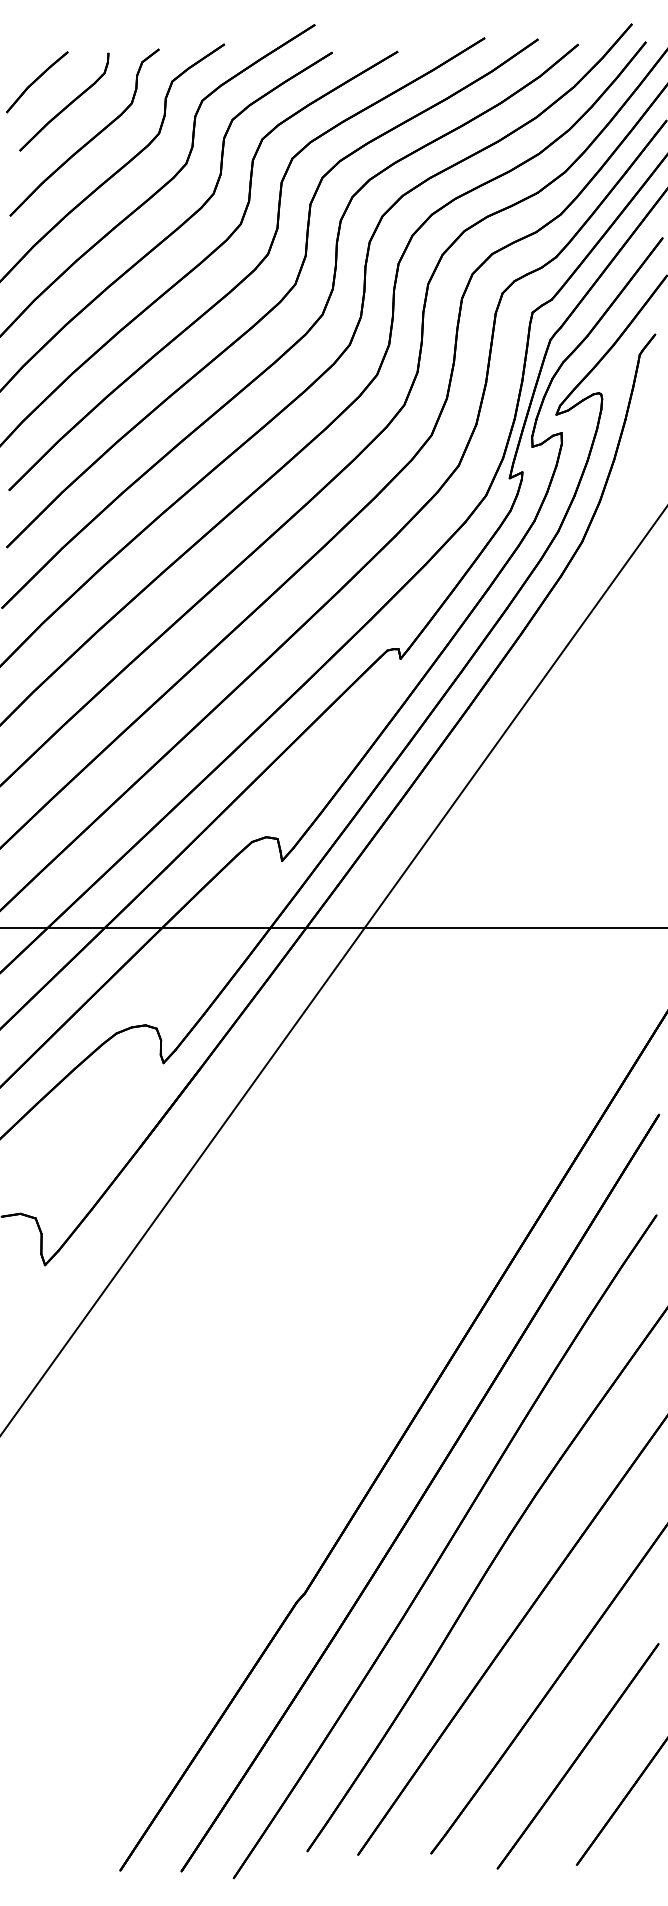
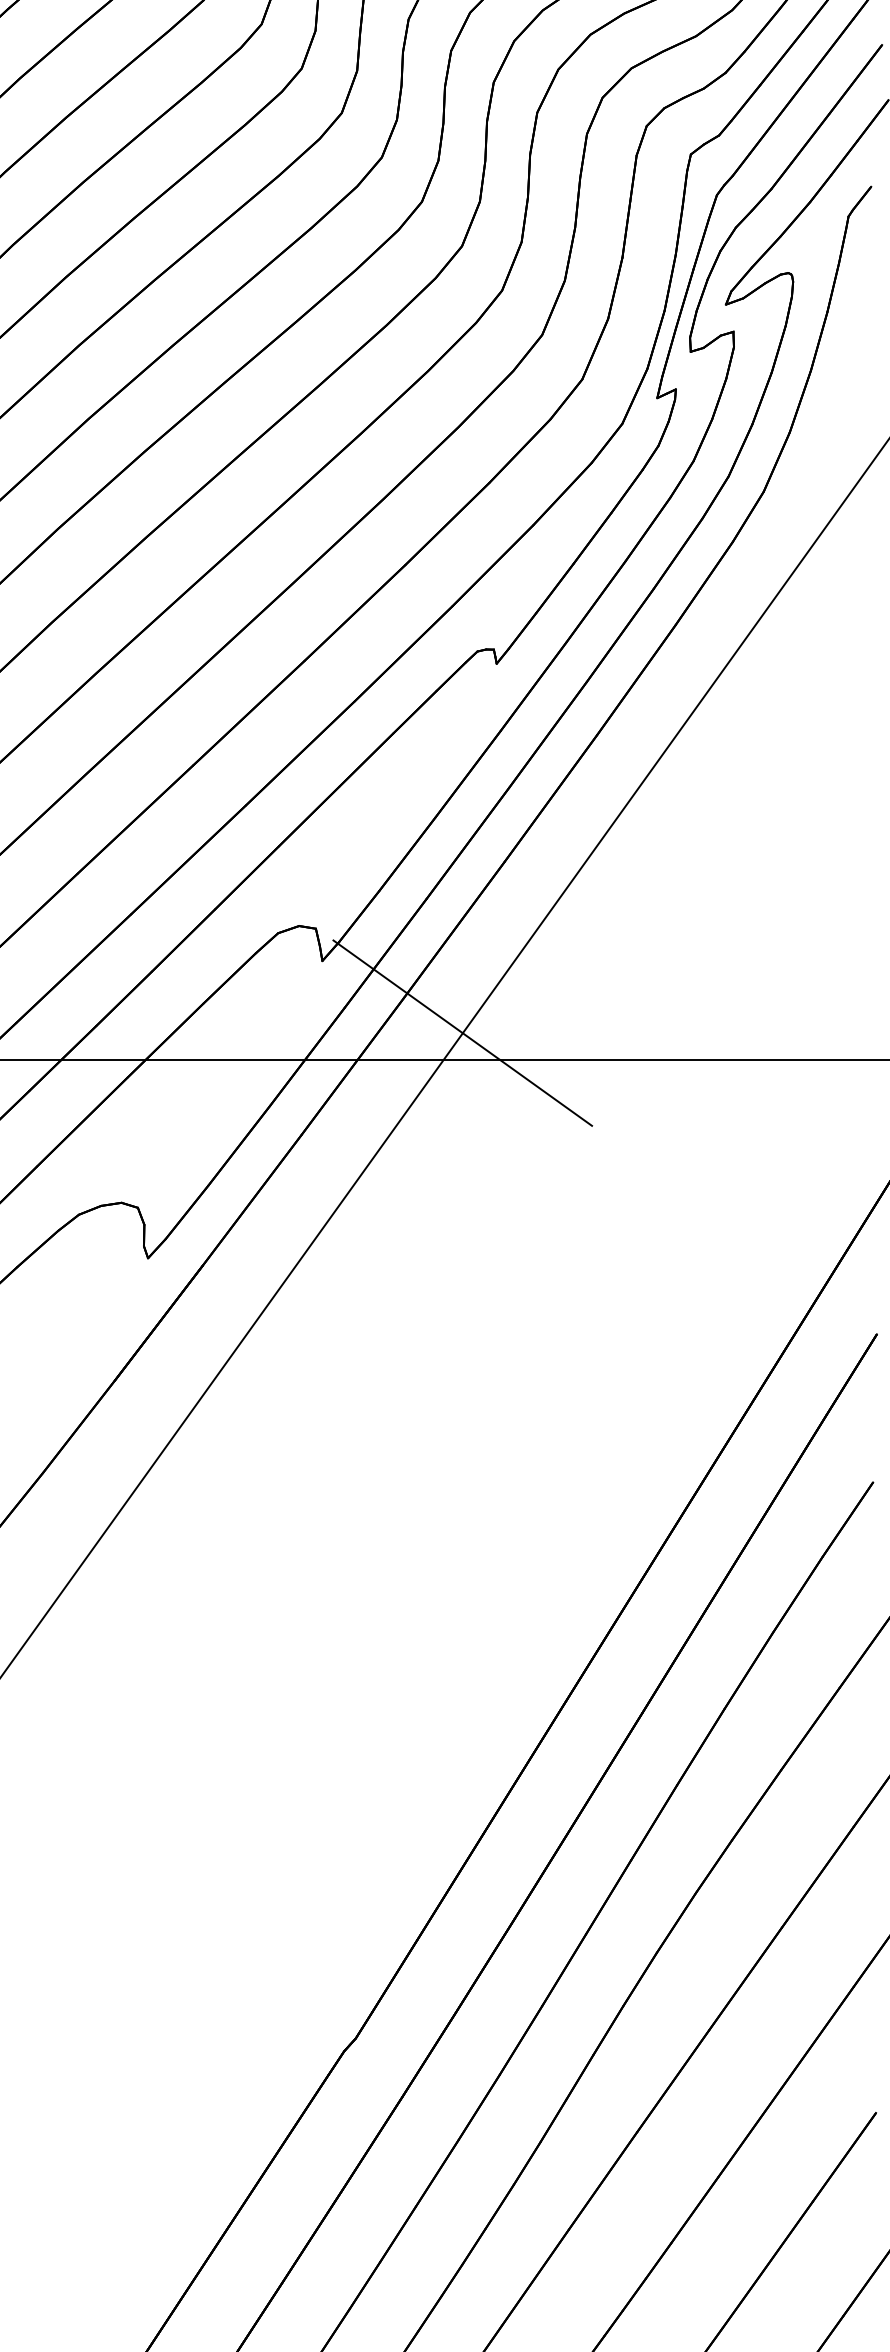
line: (377, 909) -> (462, 1032), added

